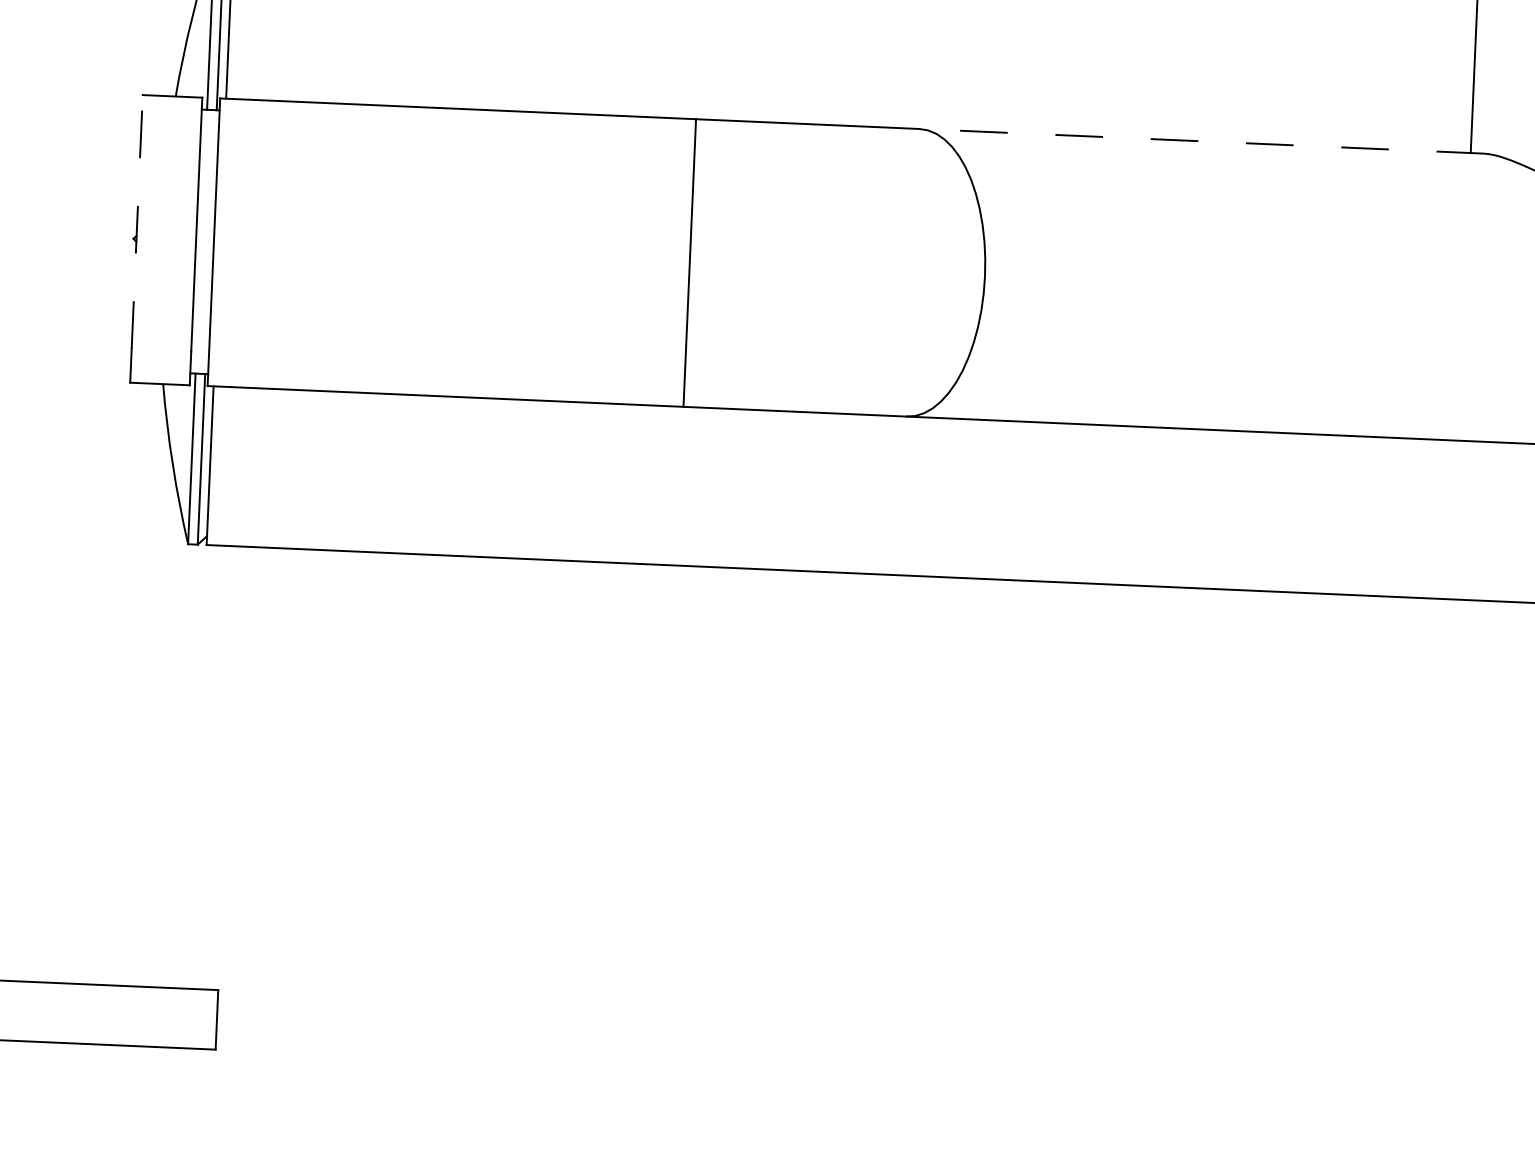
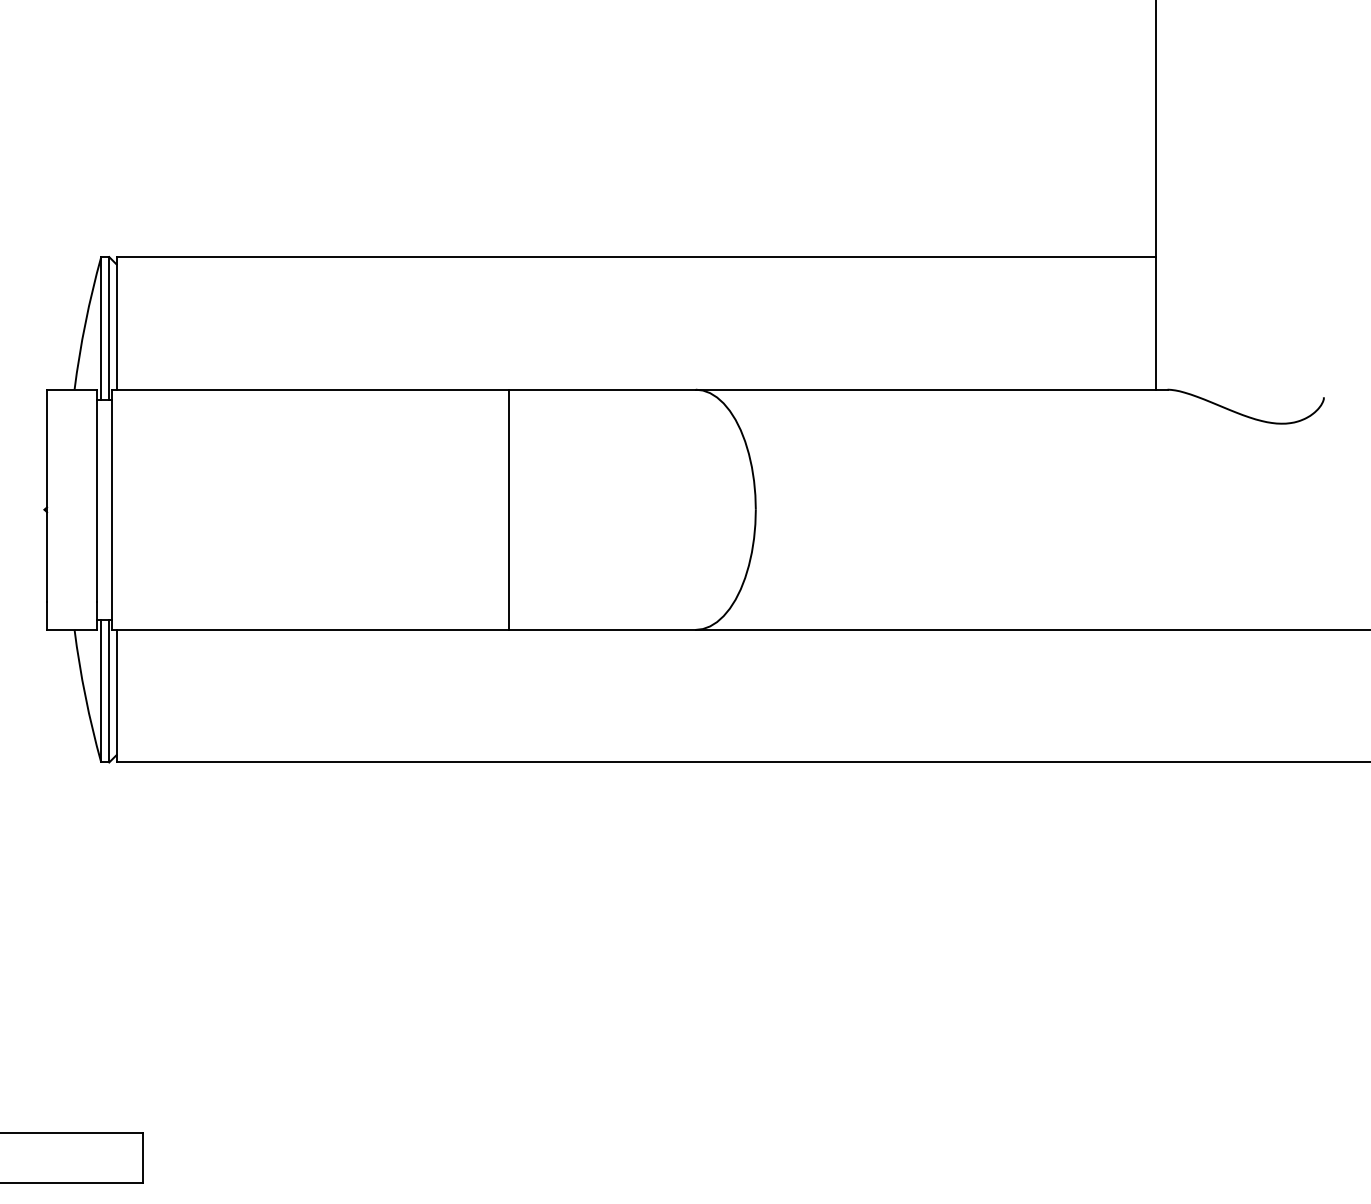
line: (1201, 141) -> (931, 389), dashed -> solid
line: (137, 221) -> (47, 495), dashed -> solid

